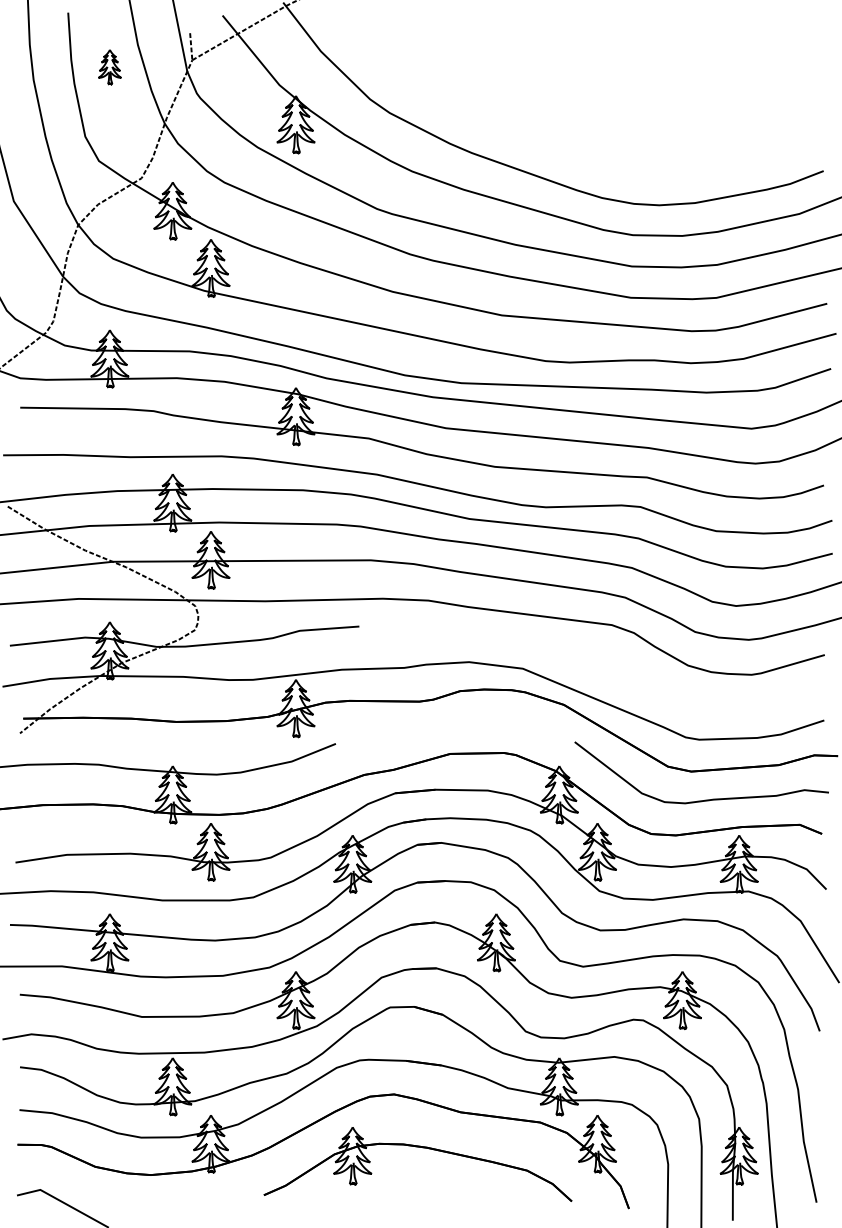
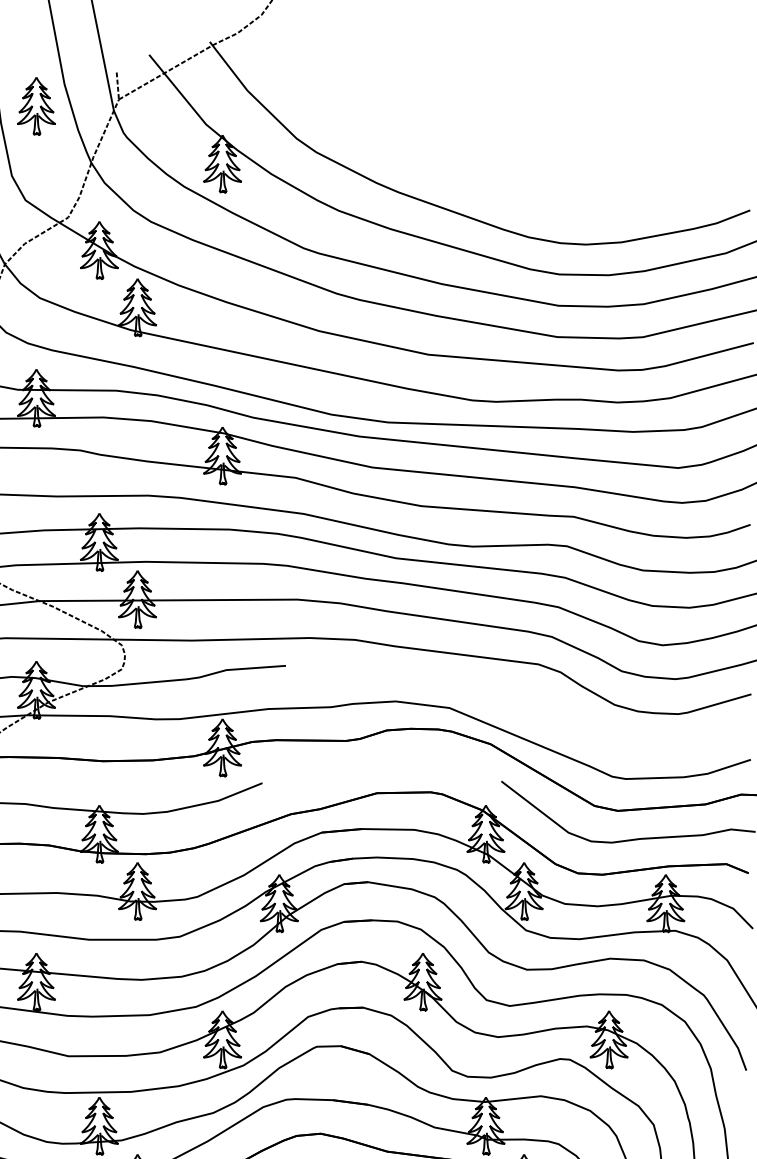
part: (109, 67) -> (36, 106), size x1.67

